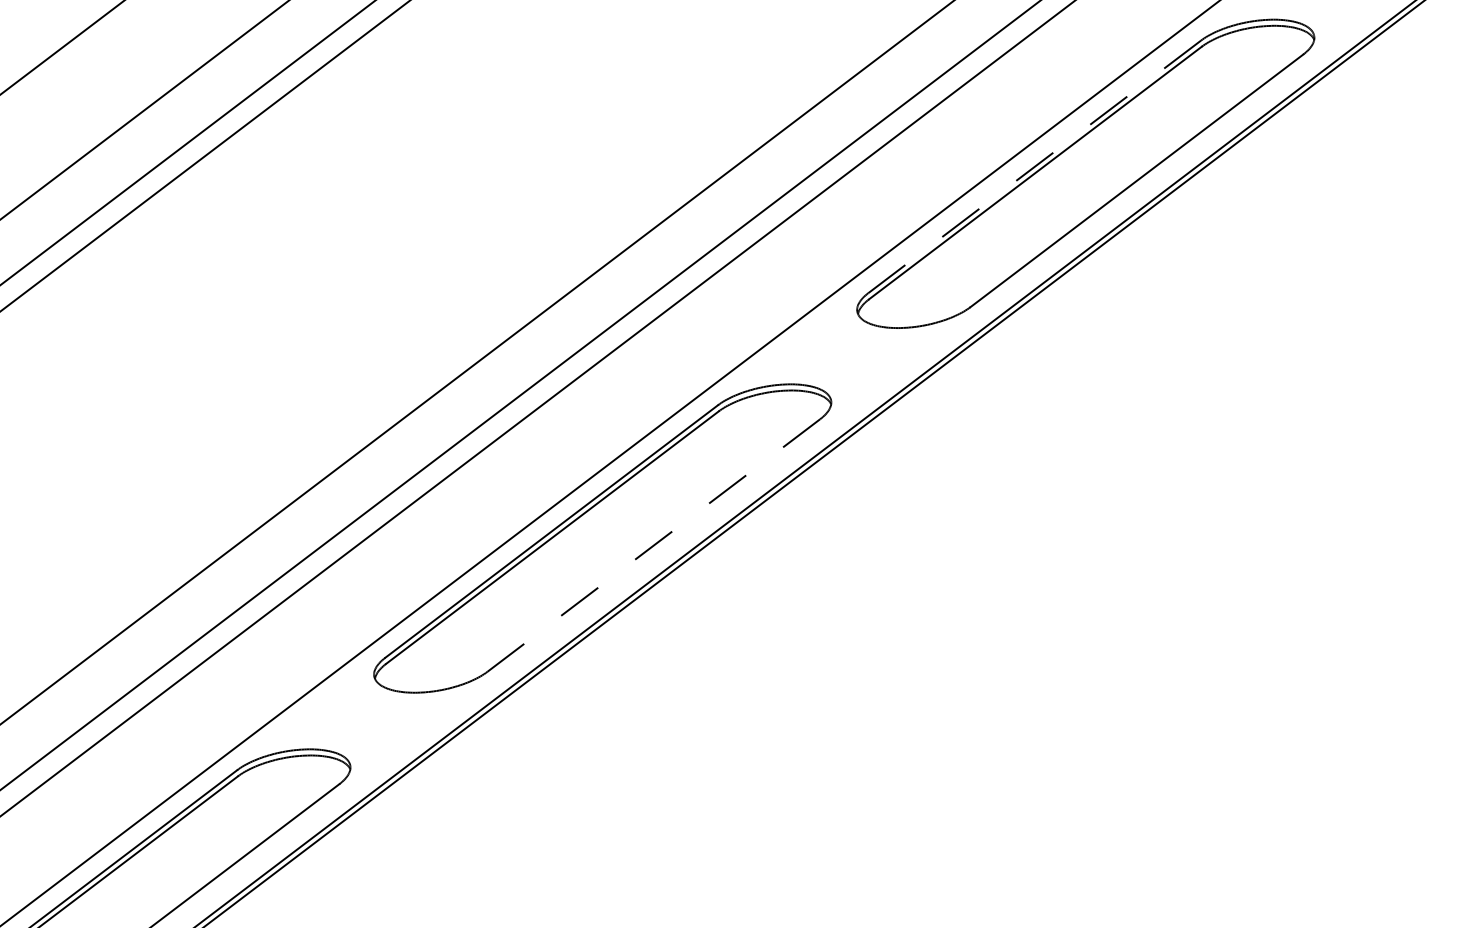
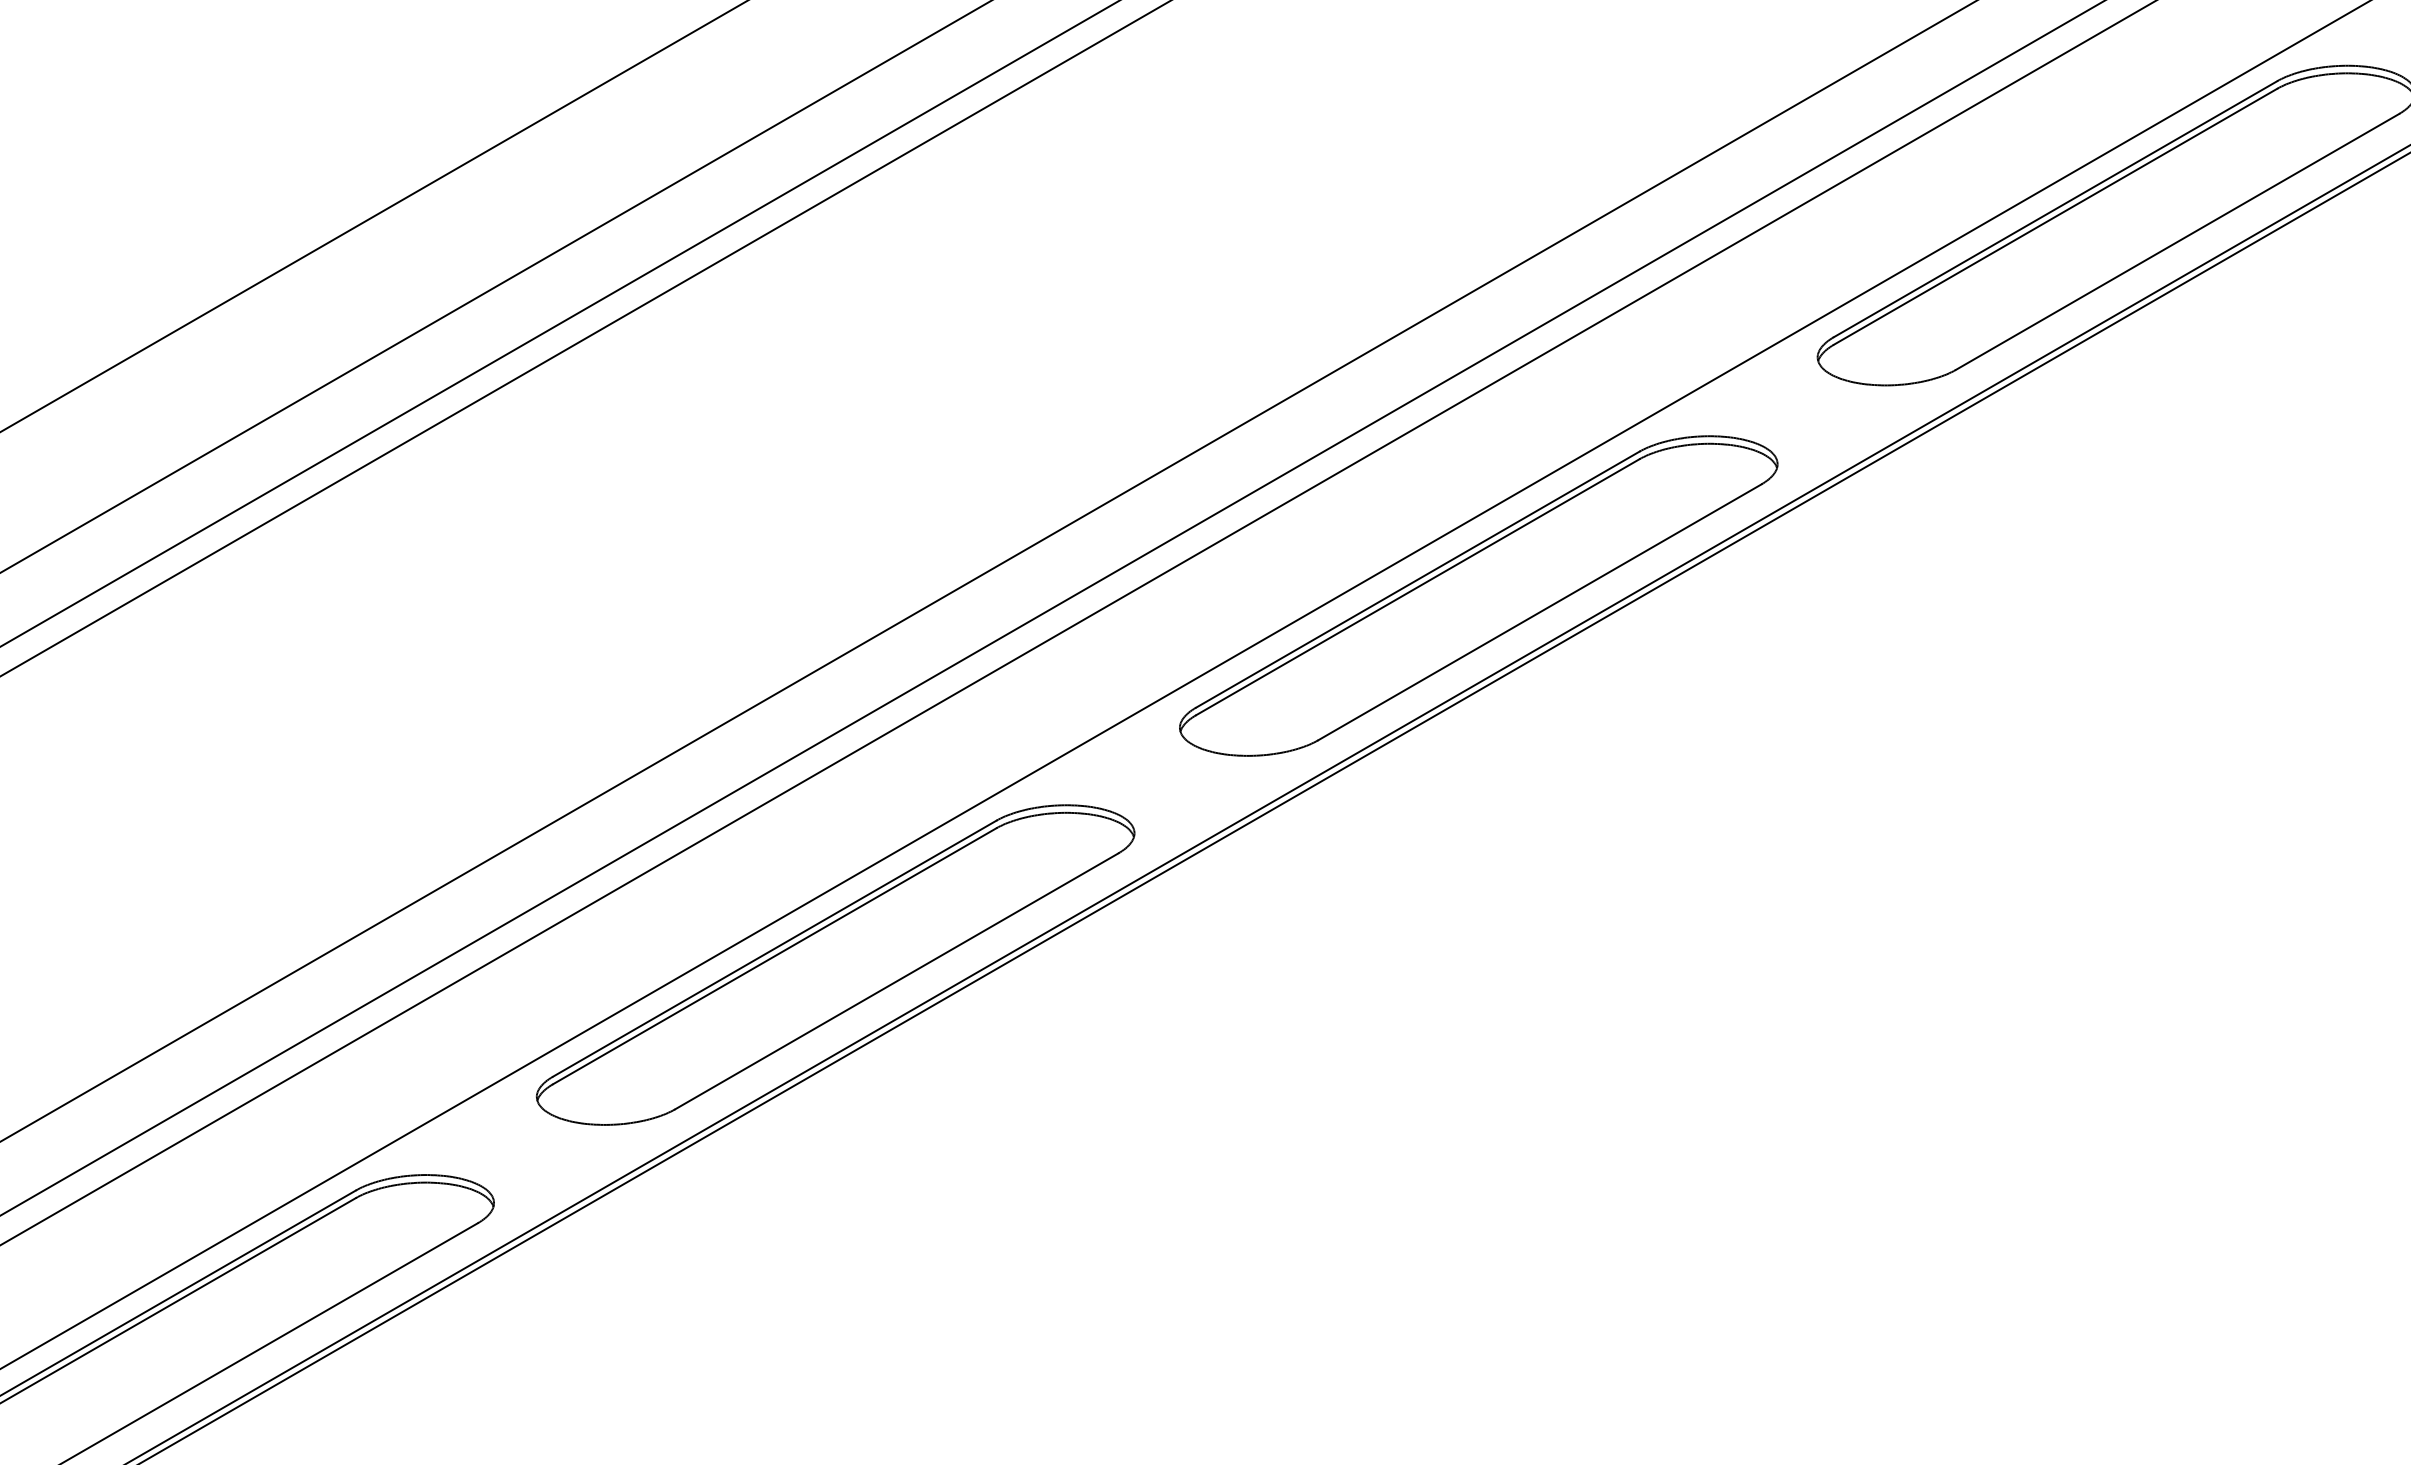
line: (1034, 166) -> (1417, 579), dashed -> solid
line: (653, 545) -> (896, 981), dashed -> solid

